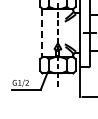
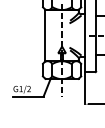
line: (42, 32) -> (45, 35), dashed -> solid

